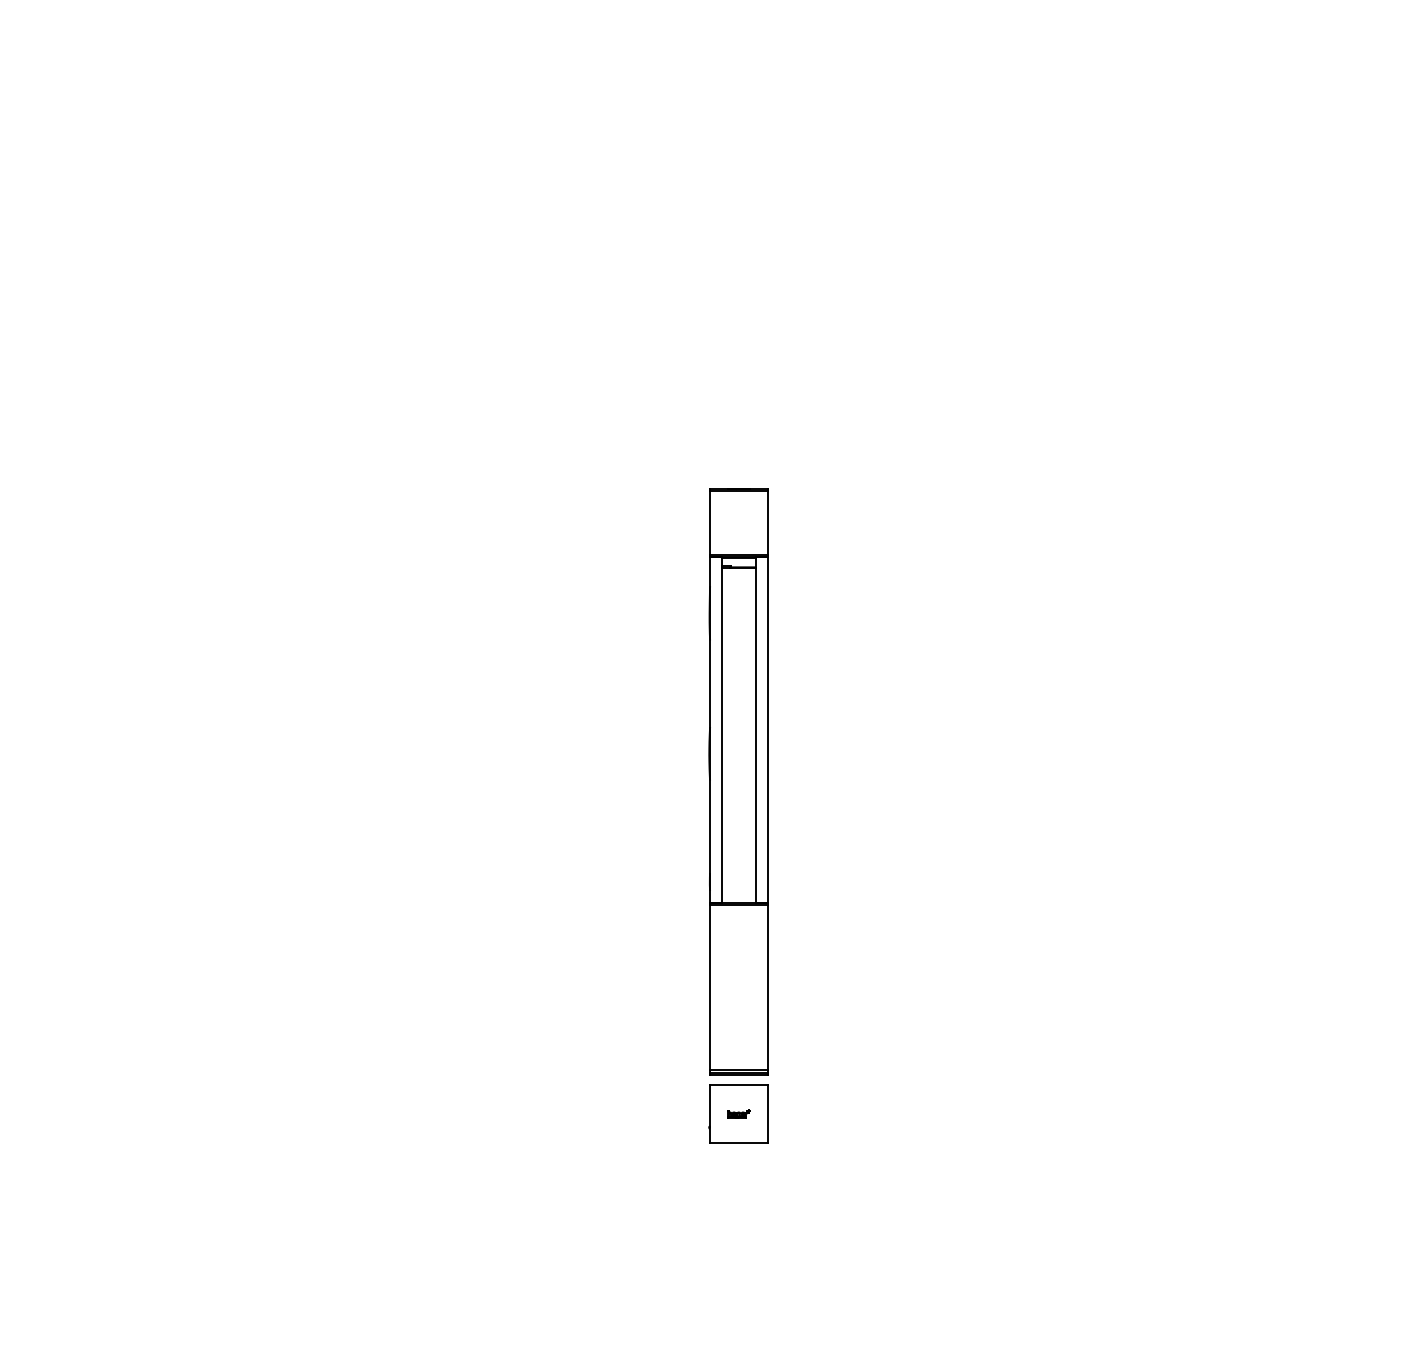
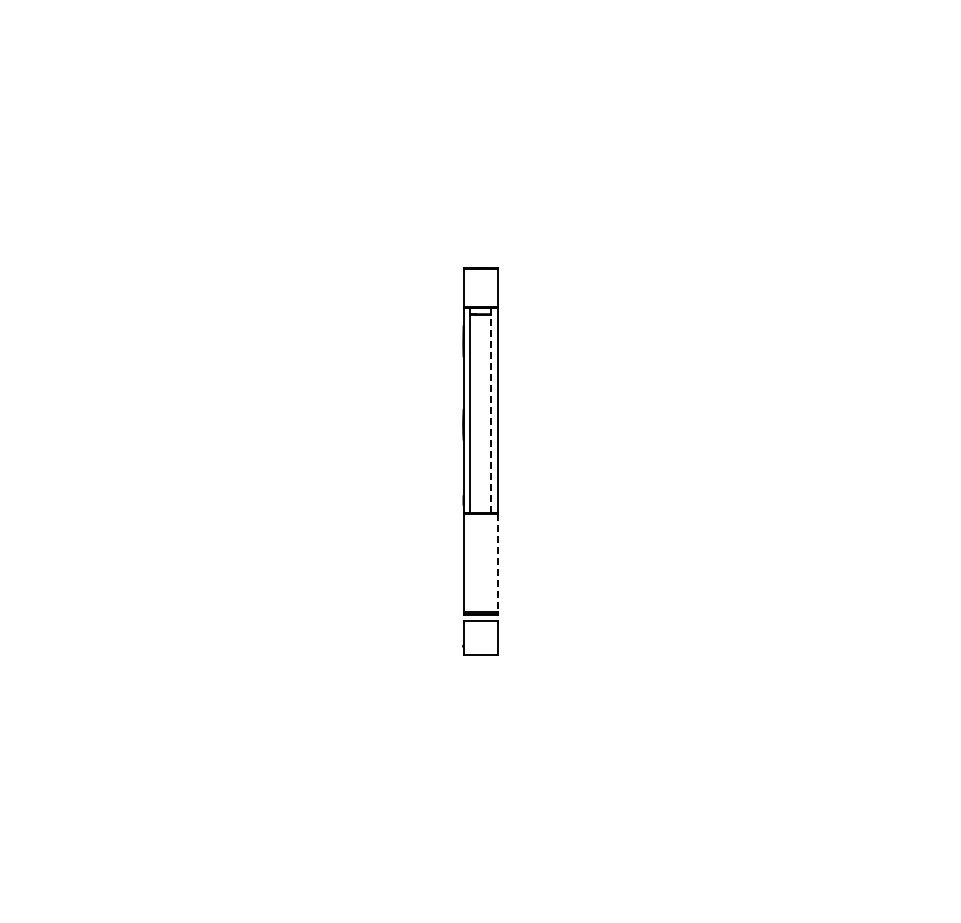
line: (757, 731) -> (491, 411), solid -> dashed
line: (767, 987) -> (497, 563), solid -> dashed
part: (738, 1114) -> (480, 638), removed

